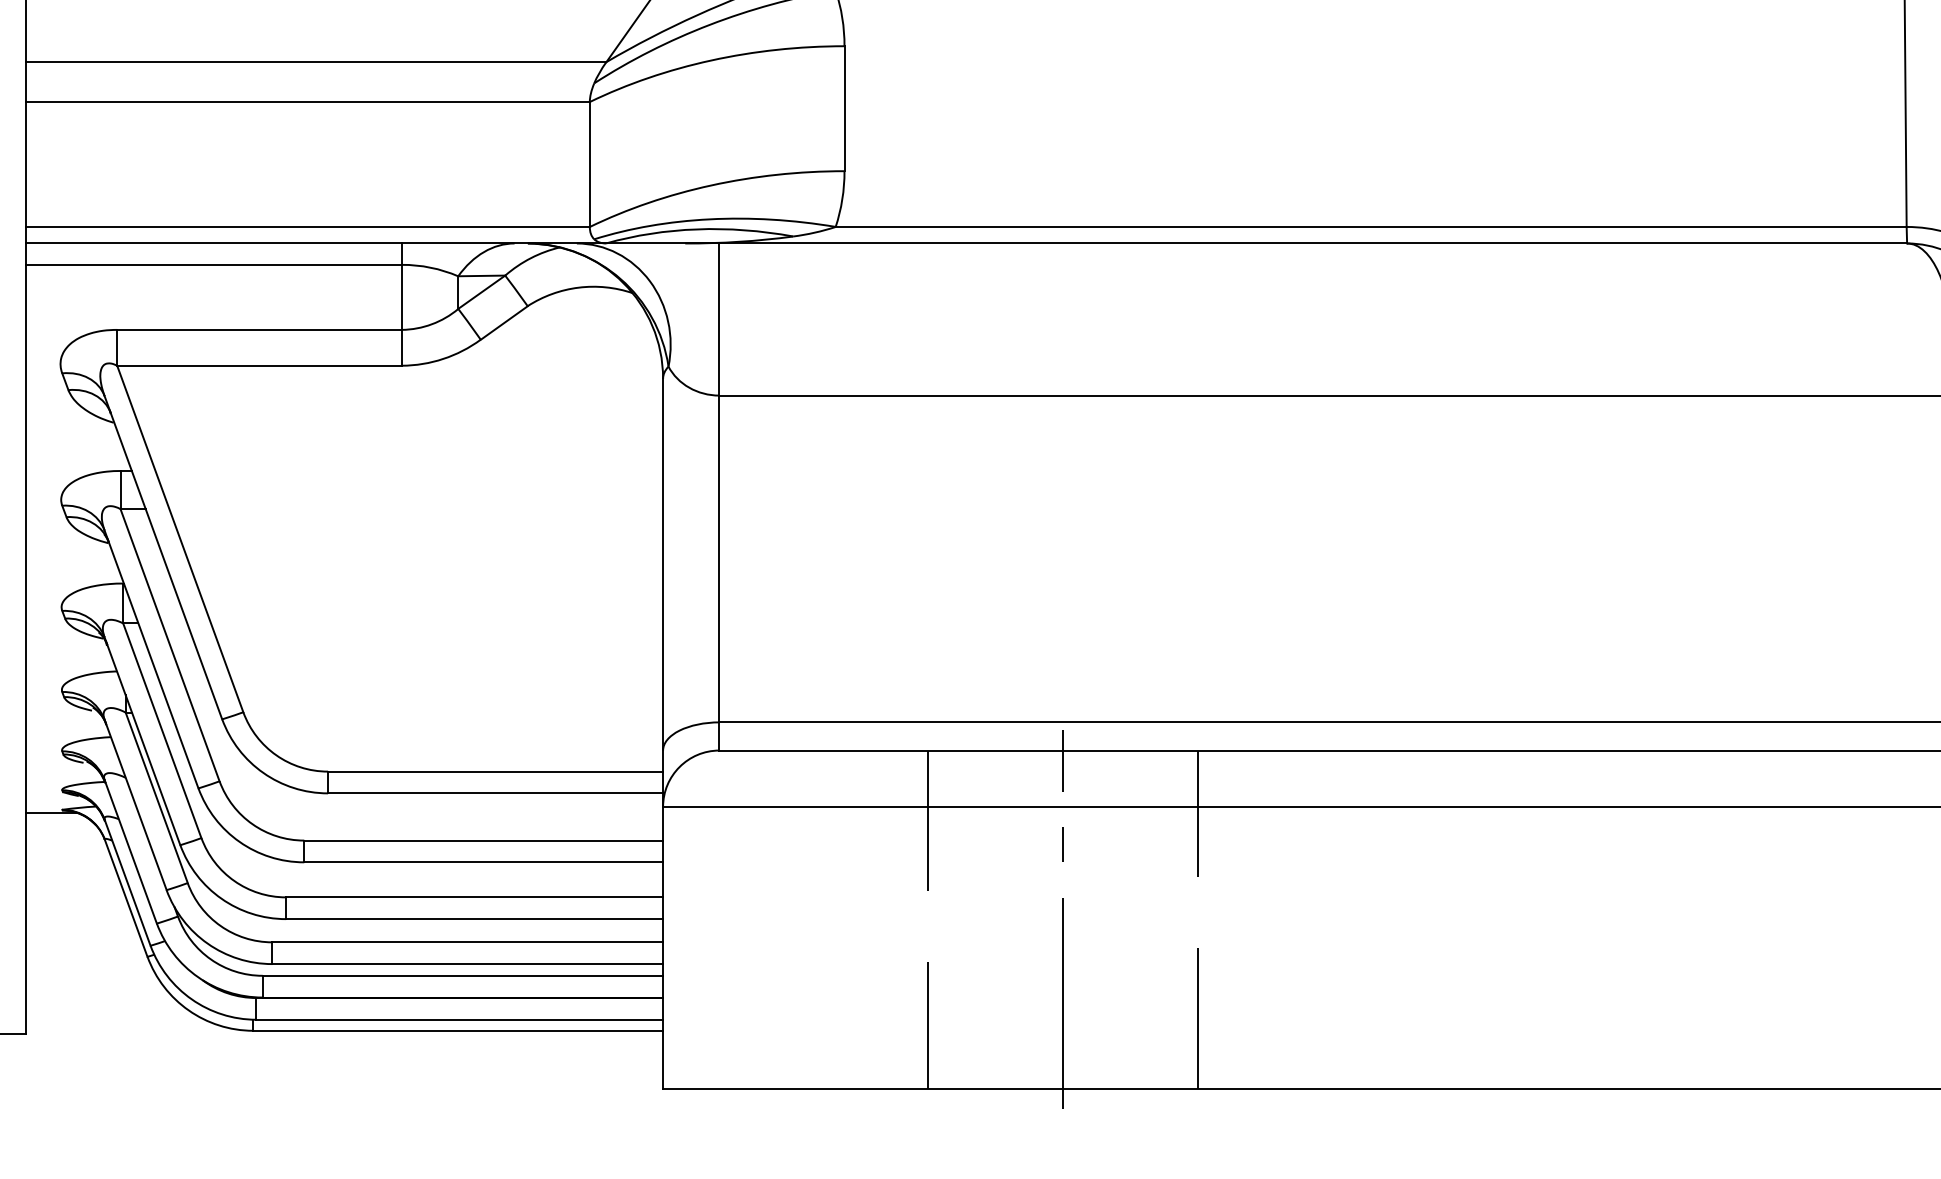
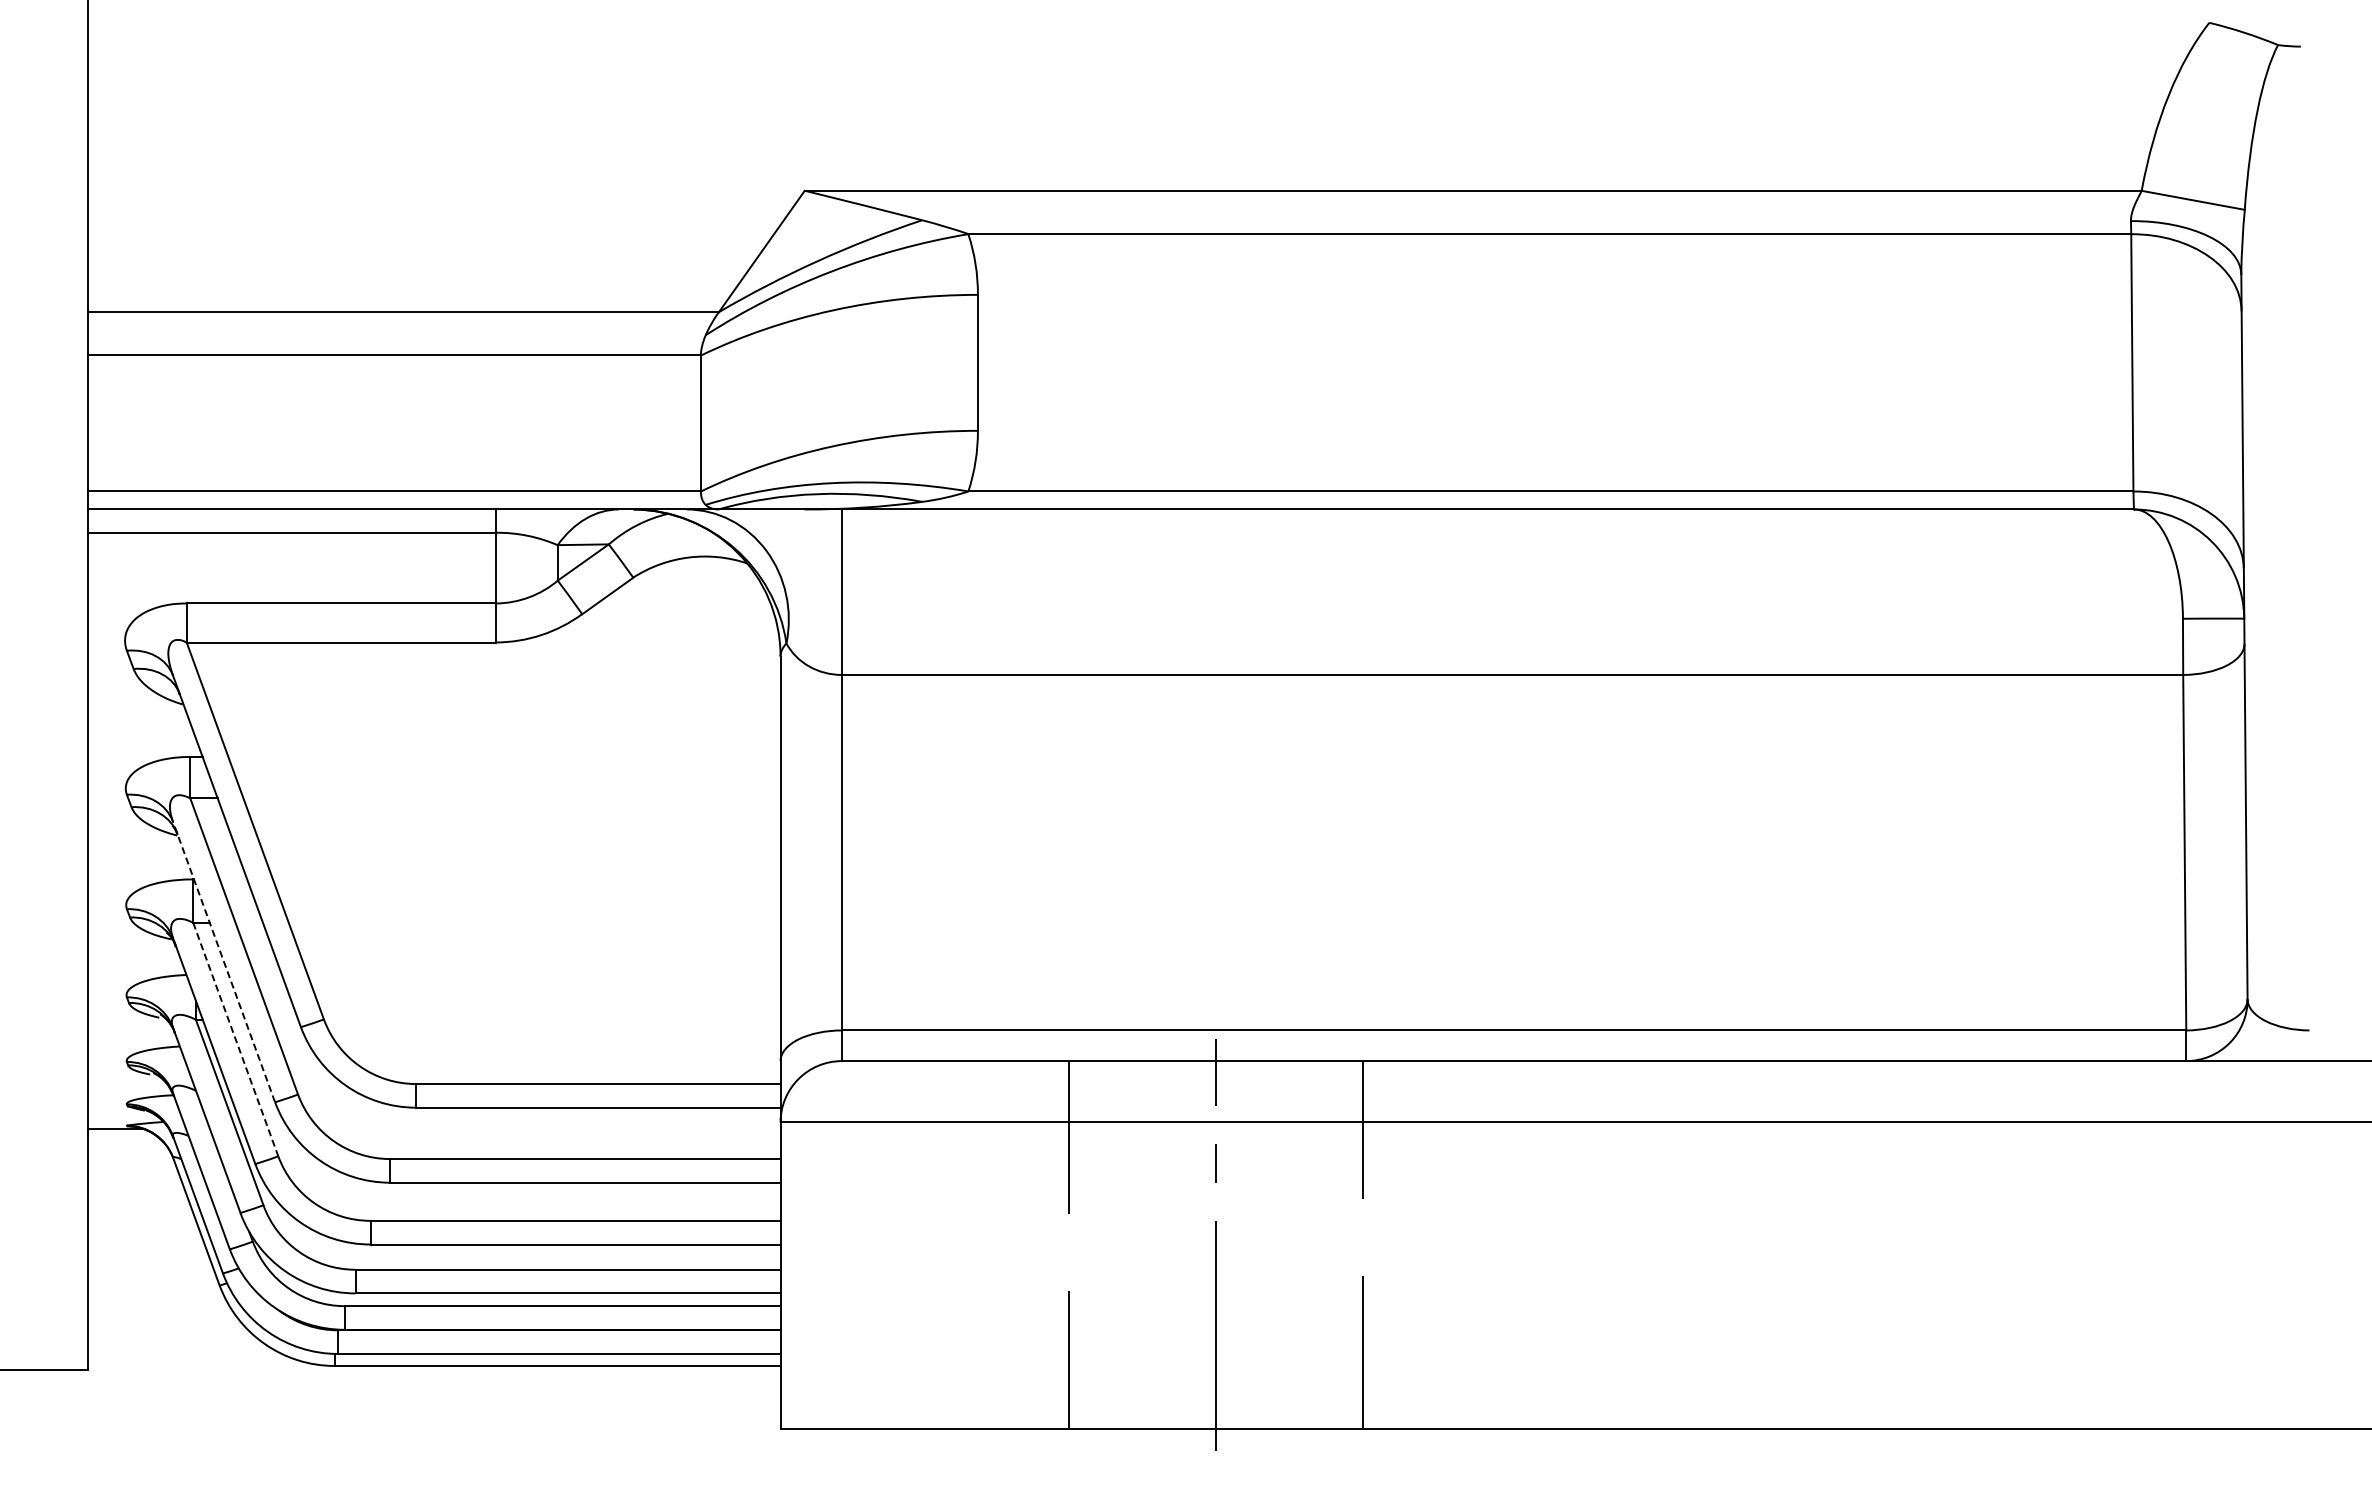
line: (151, 658) -> (223, 961), solid -> dashed
line: (162, 731) -> (235, 1040), solid -> dashed

